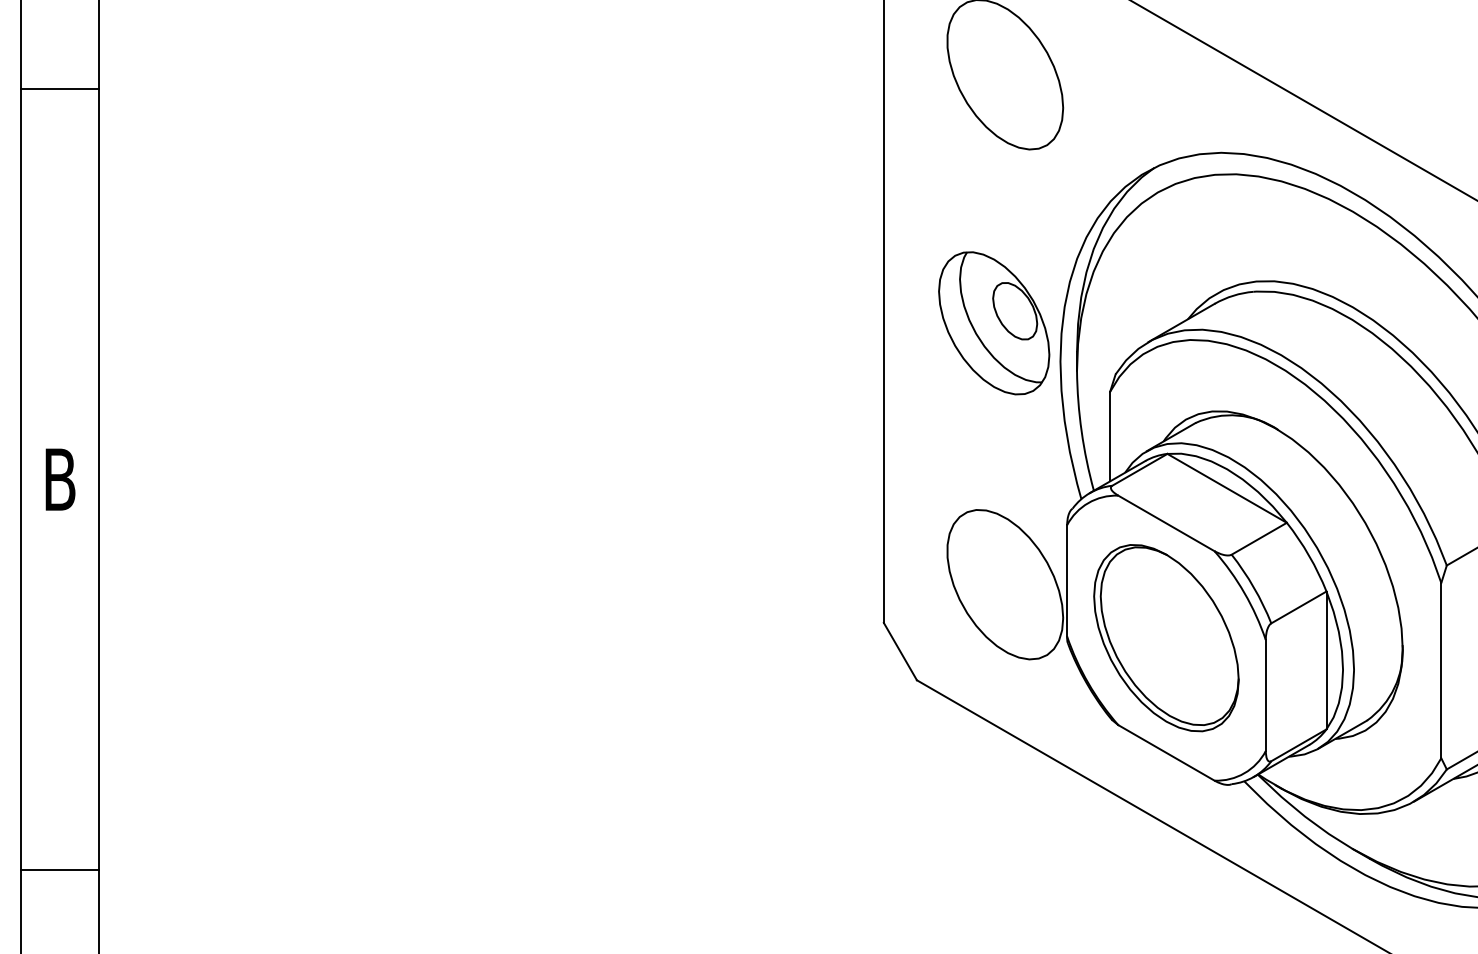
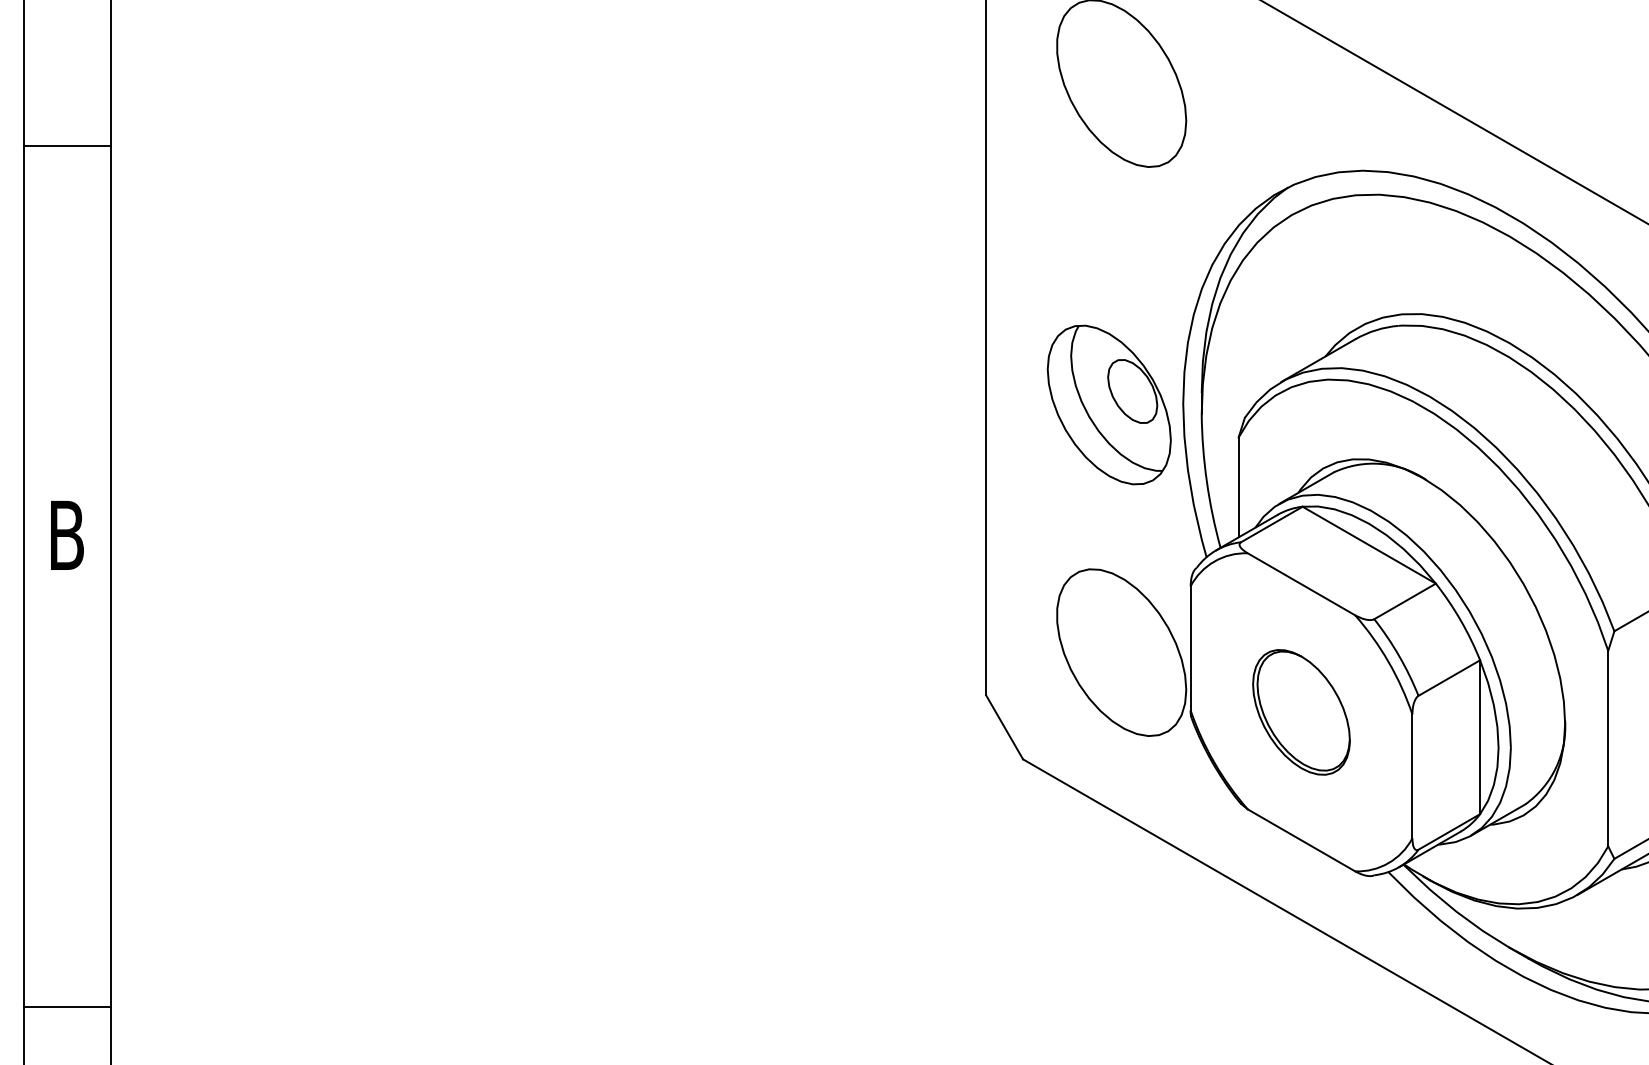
line: (59, 88) -> (66, 145), moved
part: (993, 322) -> (1108, 404), moved
part: (1166, 638) -> (1301, 712), size x0.6
line: (59, 869) -> (66, 1006), moved

